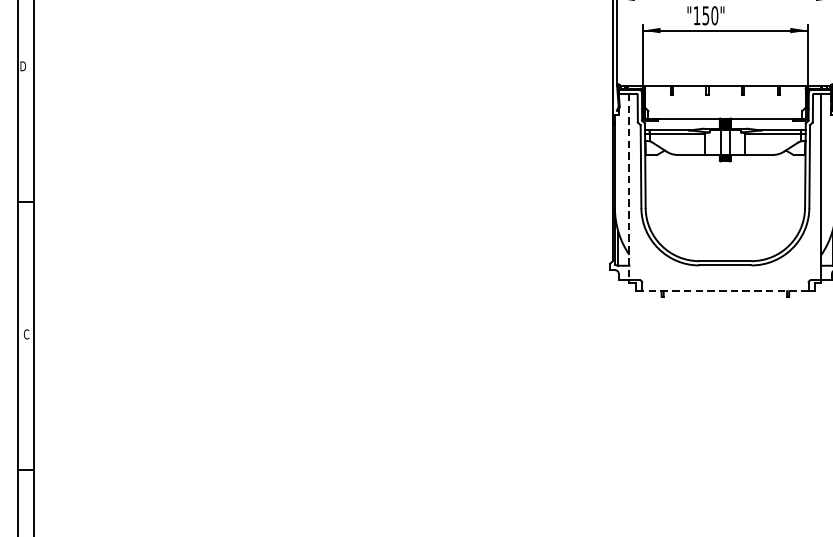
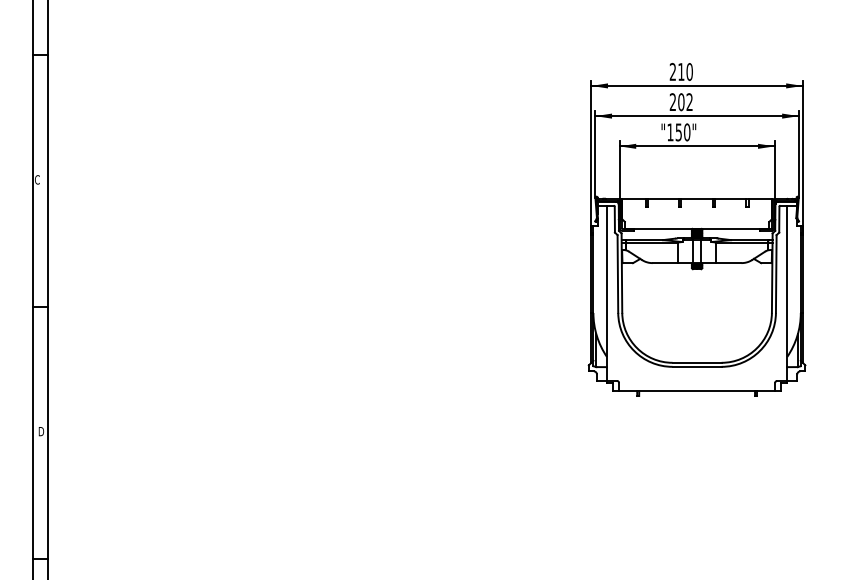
text: (22, 65) -> (37, 179), D -> C
line: (629, 187) -> (607, 293), dashed -> solid
line: (724, 291) -> (696, 391), dashed -> solid
text: (27, 334) -> (41, 431), C -> D

